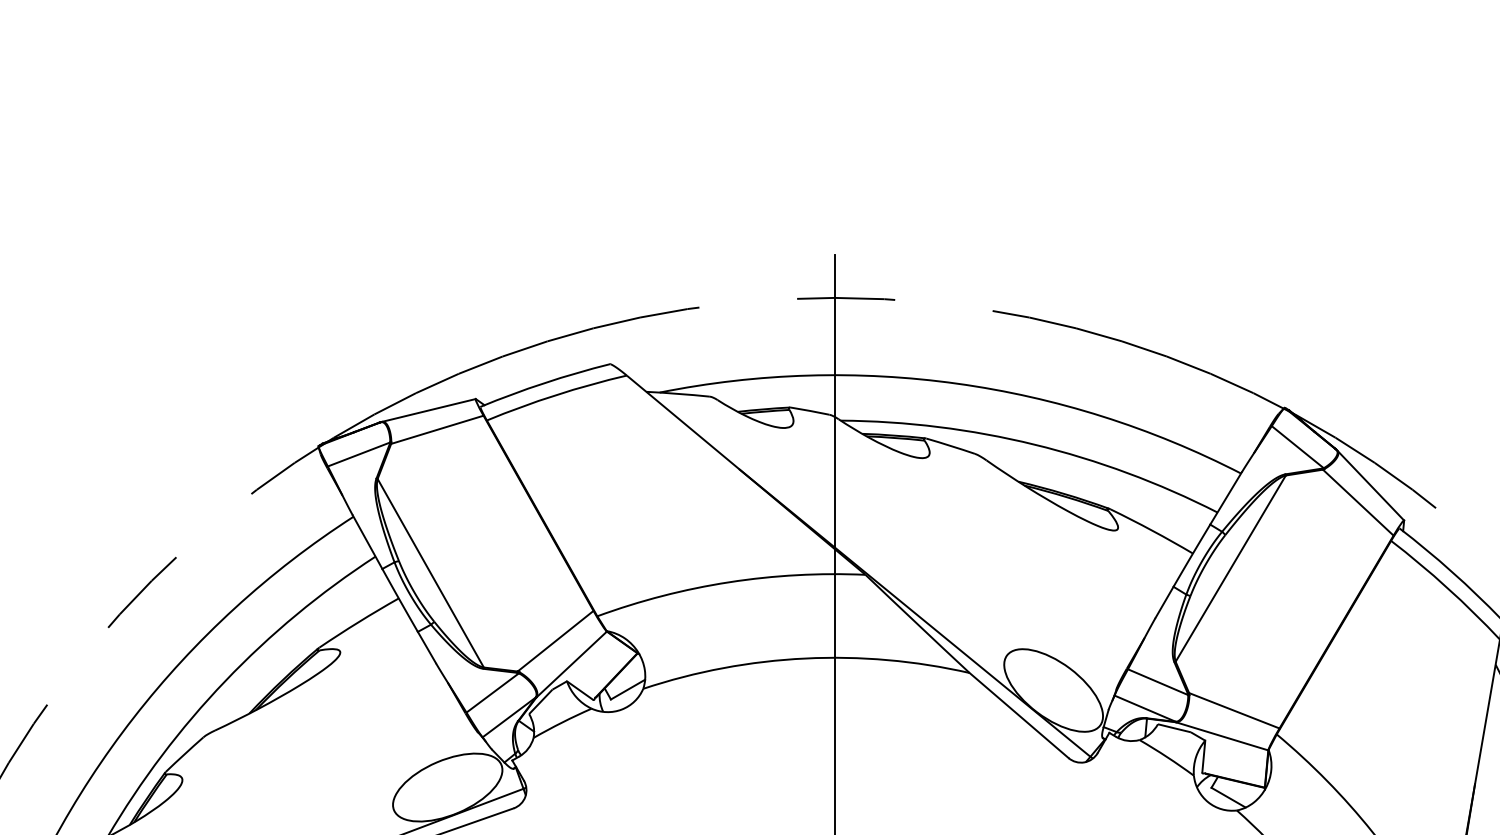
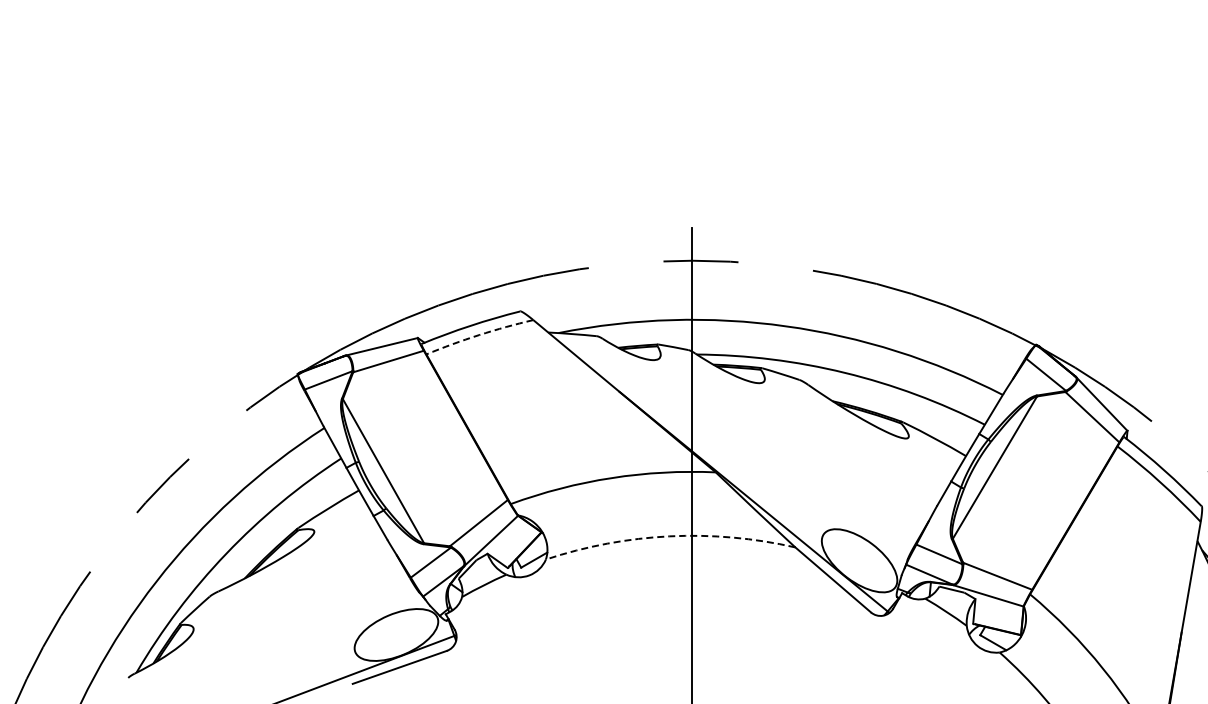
arc: (556, 395) -> (479, 335), solid -> dashed
arc: (804, 658) -> (669, 536), solid -> dashed

